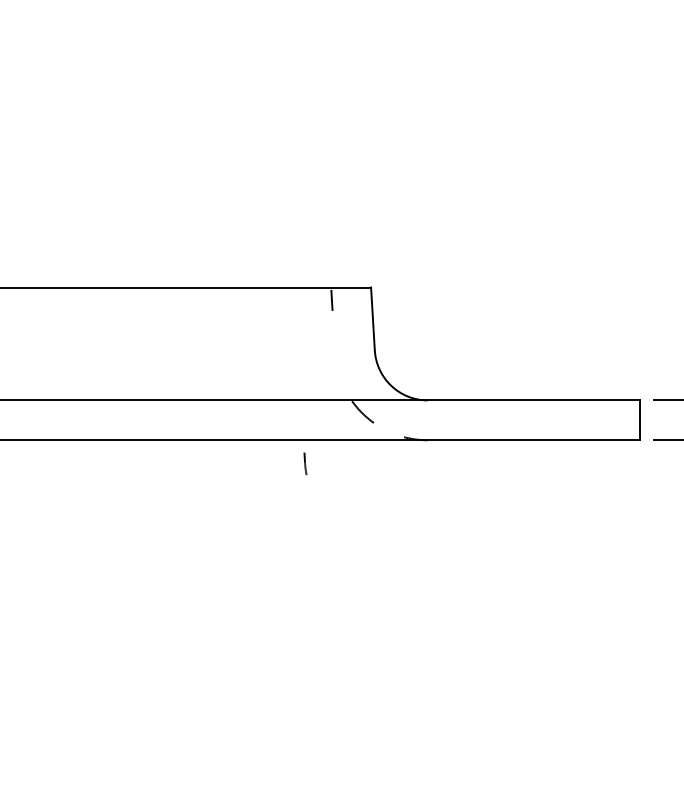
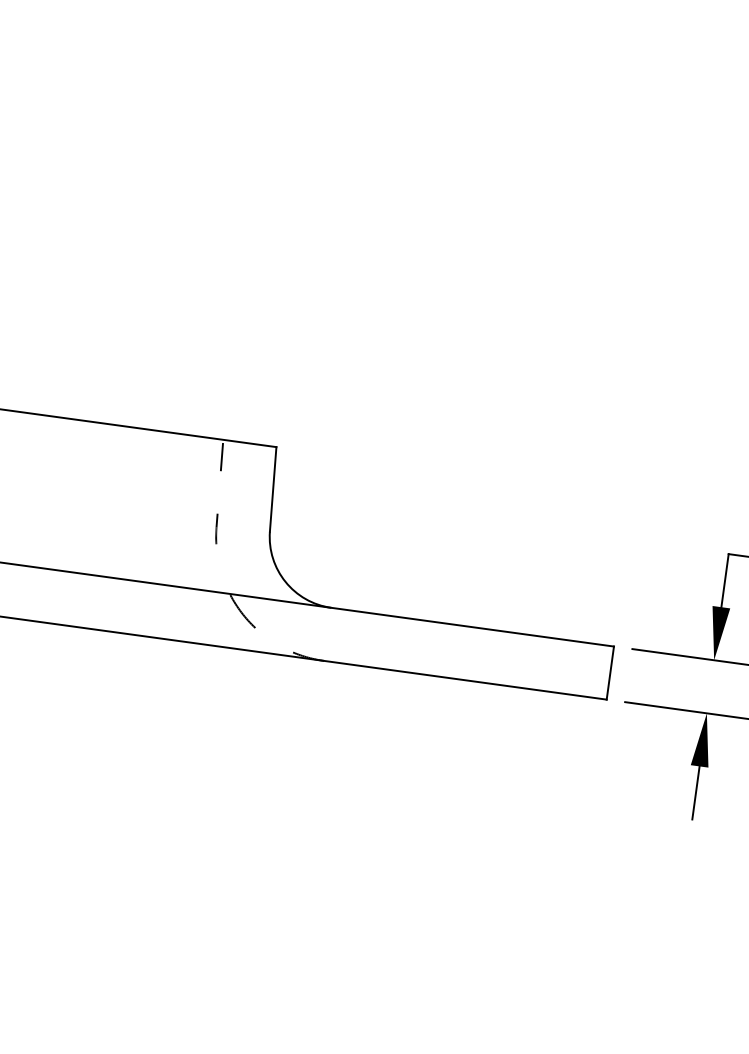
line: (305, 463) -> (216, 528), moved

